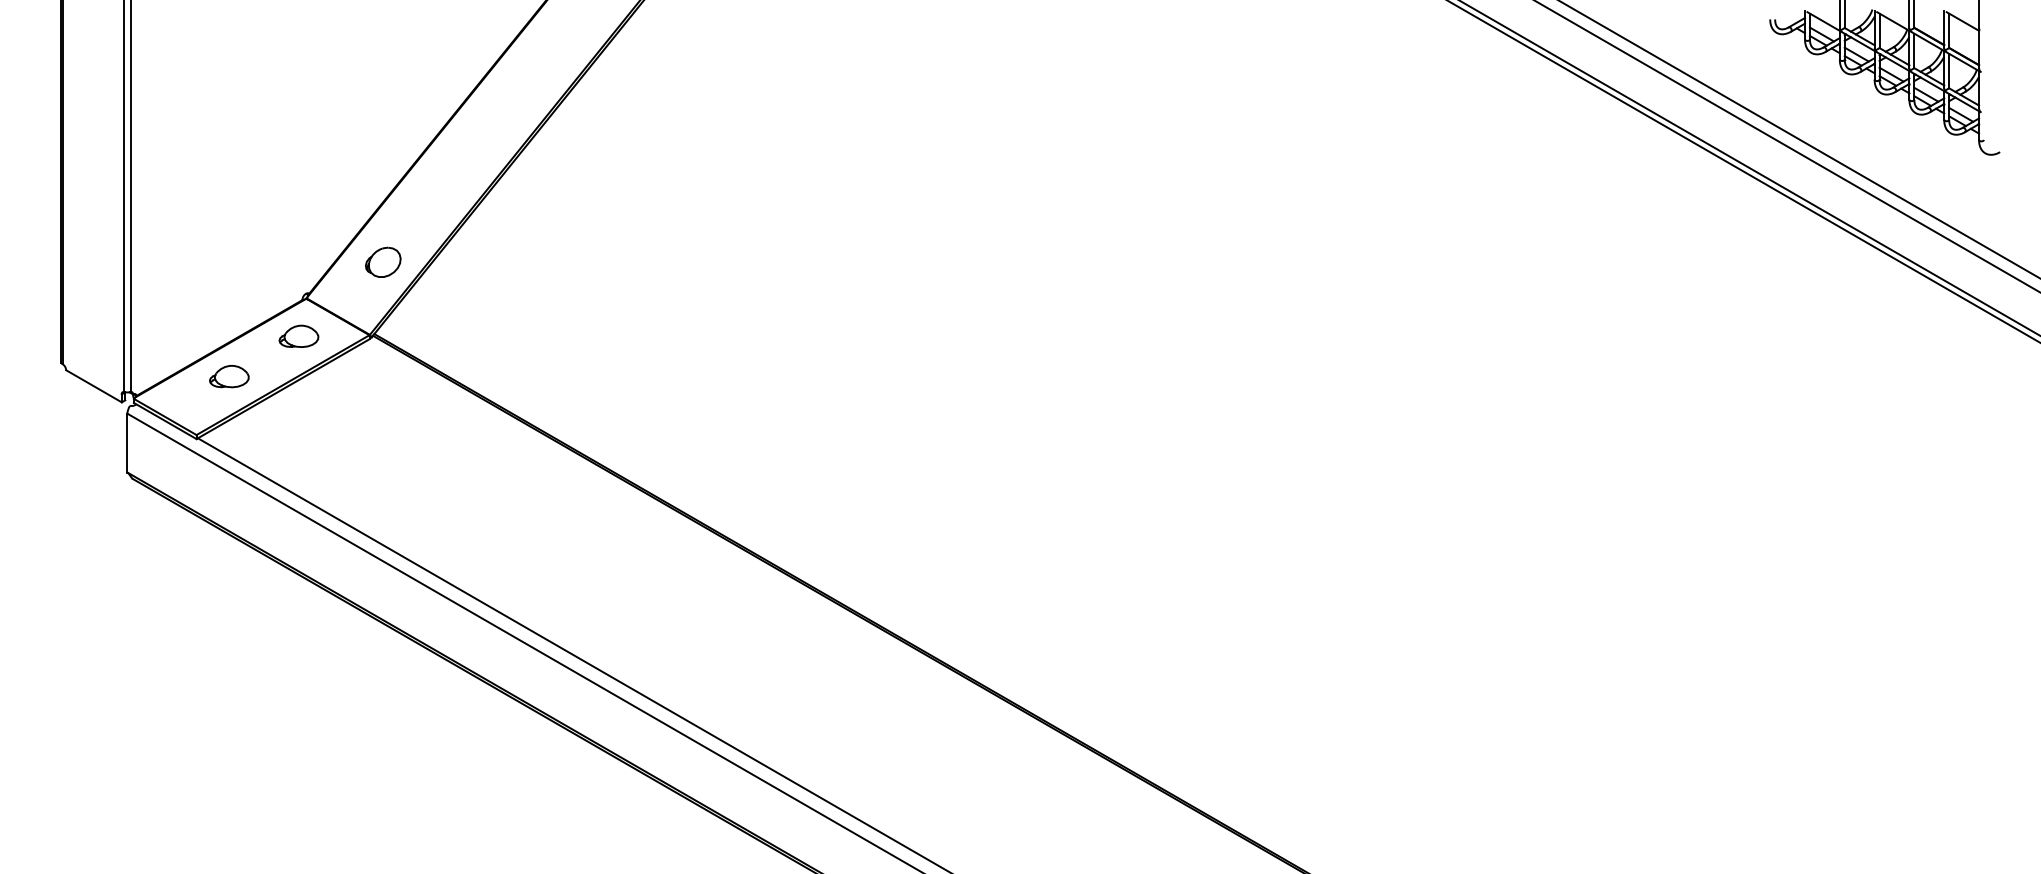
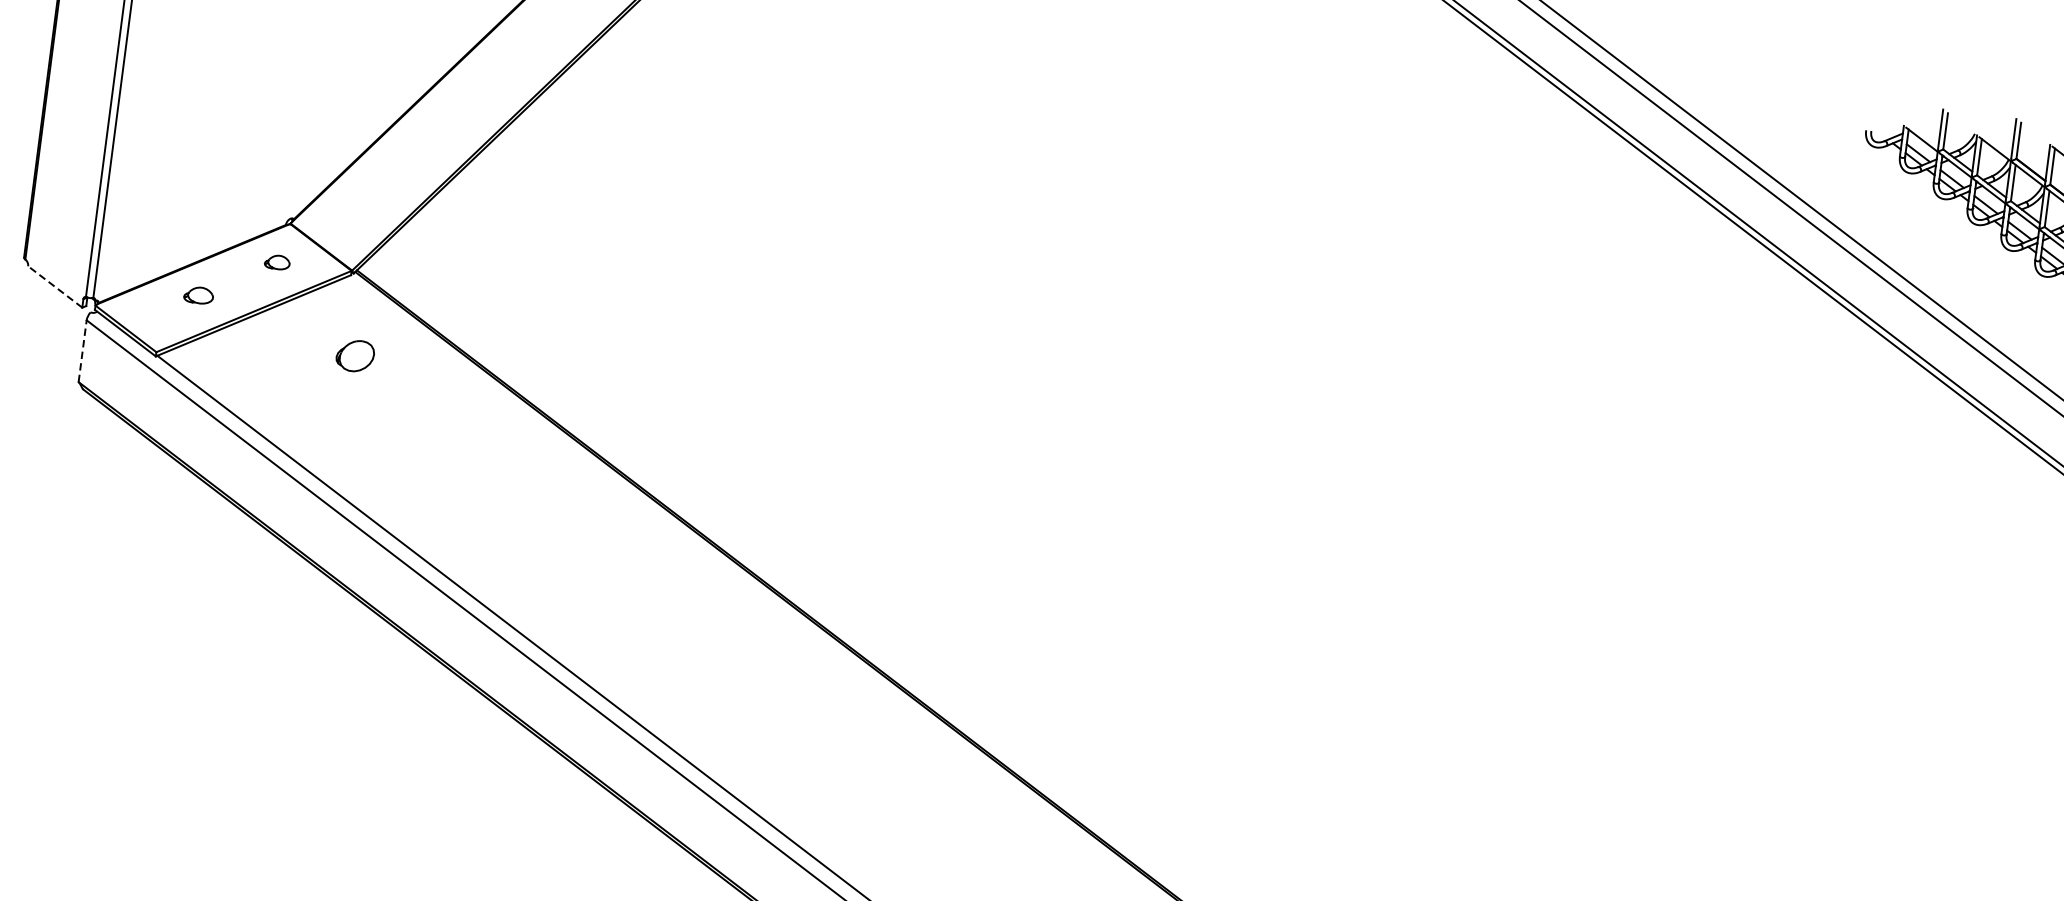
part: (383, 261) -> (355, 355), moved
part: (298, 335) -> (277, 261), size x0.6
part: (229, 376) -> (198, 295), size x0.7
line: (93, 386) -> (54, 287), solid -> dashed
line: (127, 442) -> (82, 350), solid -> dashed

